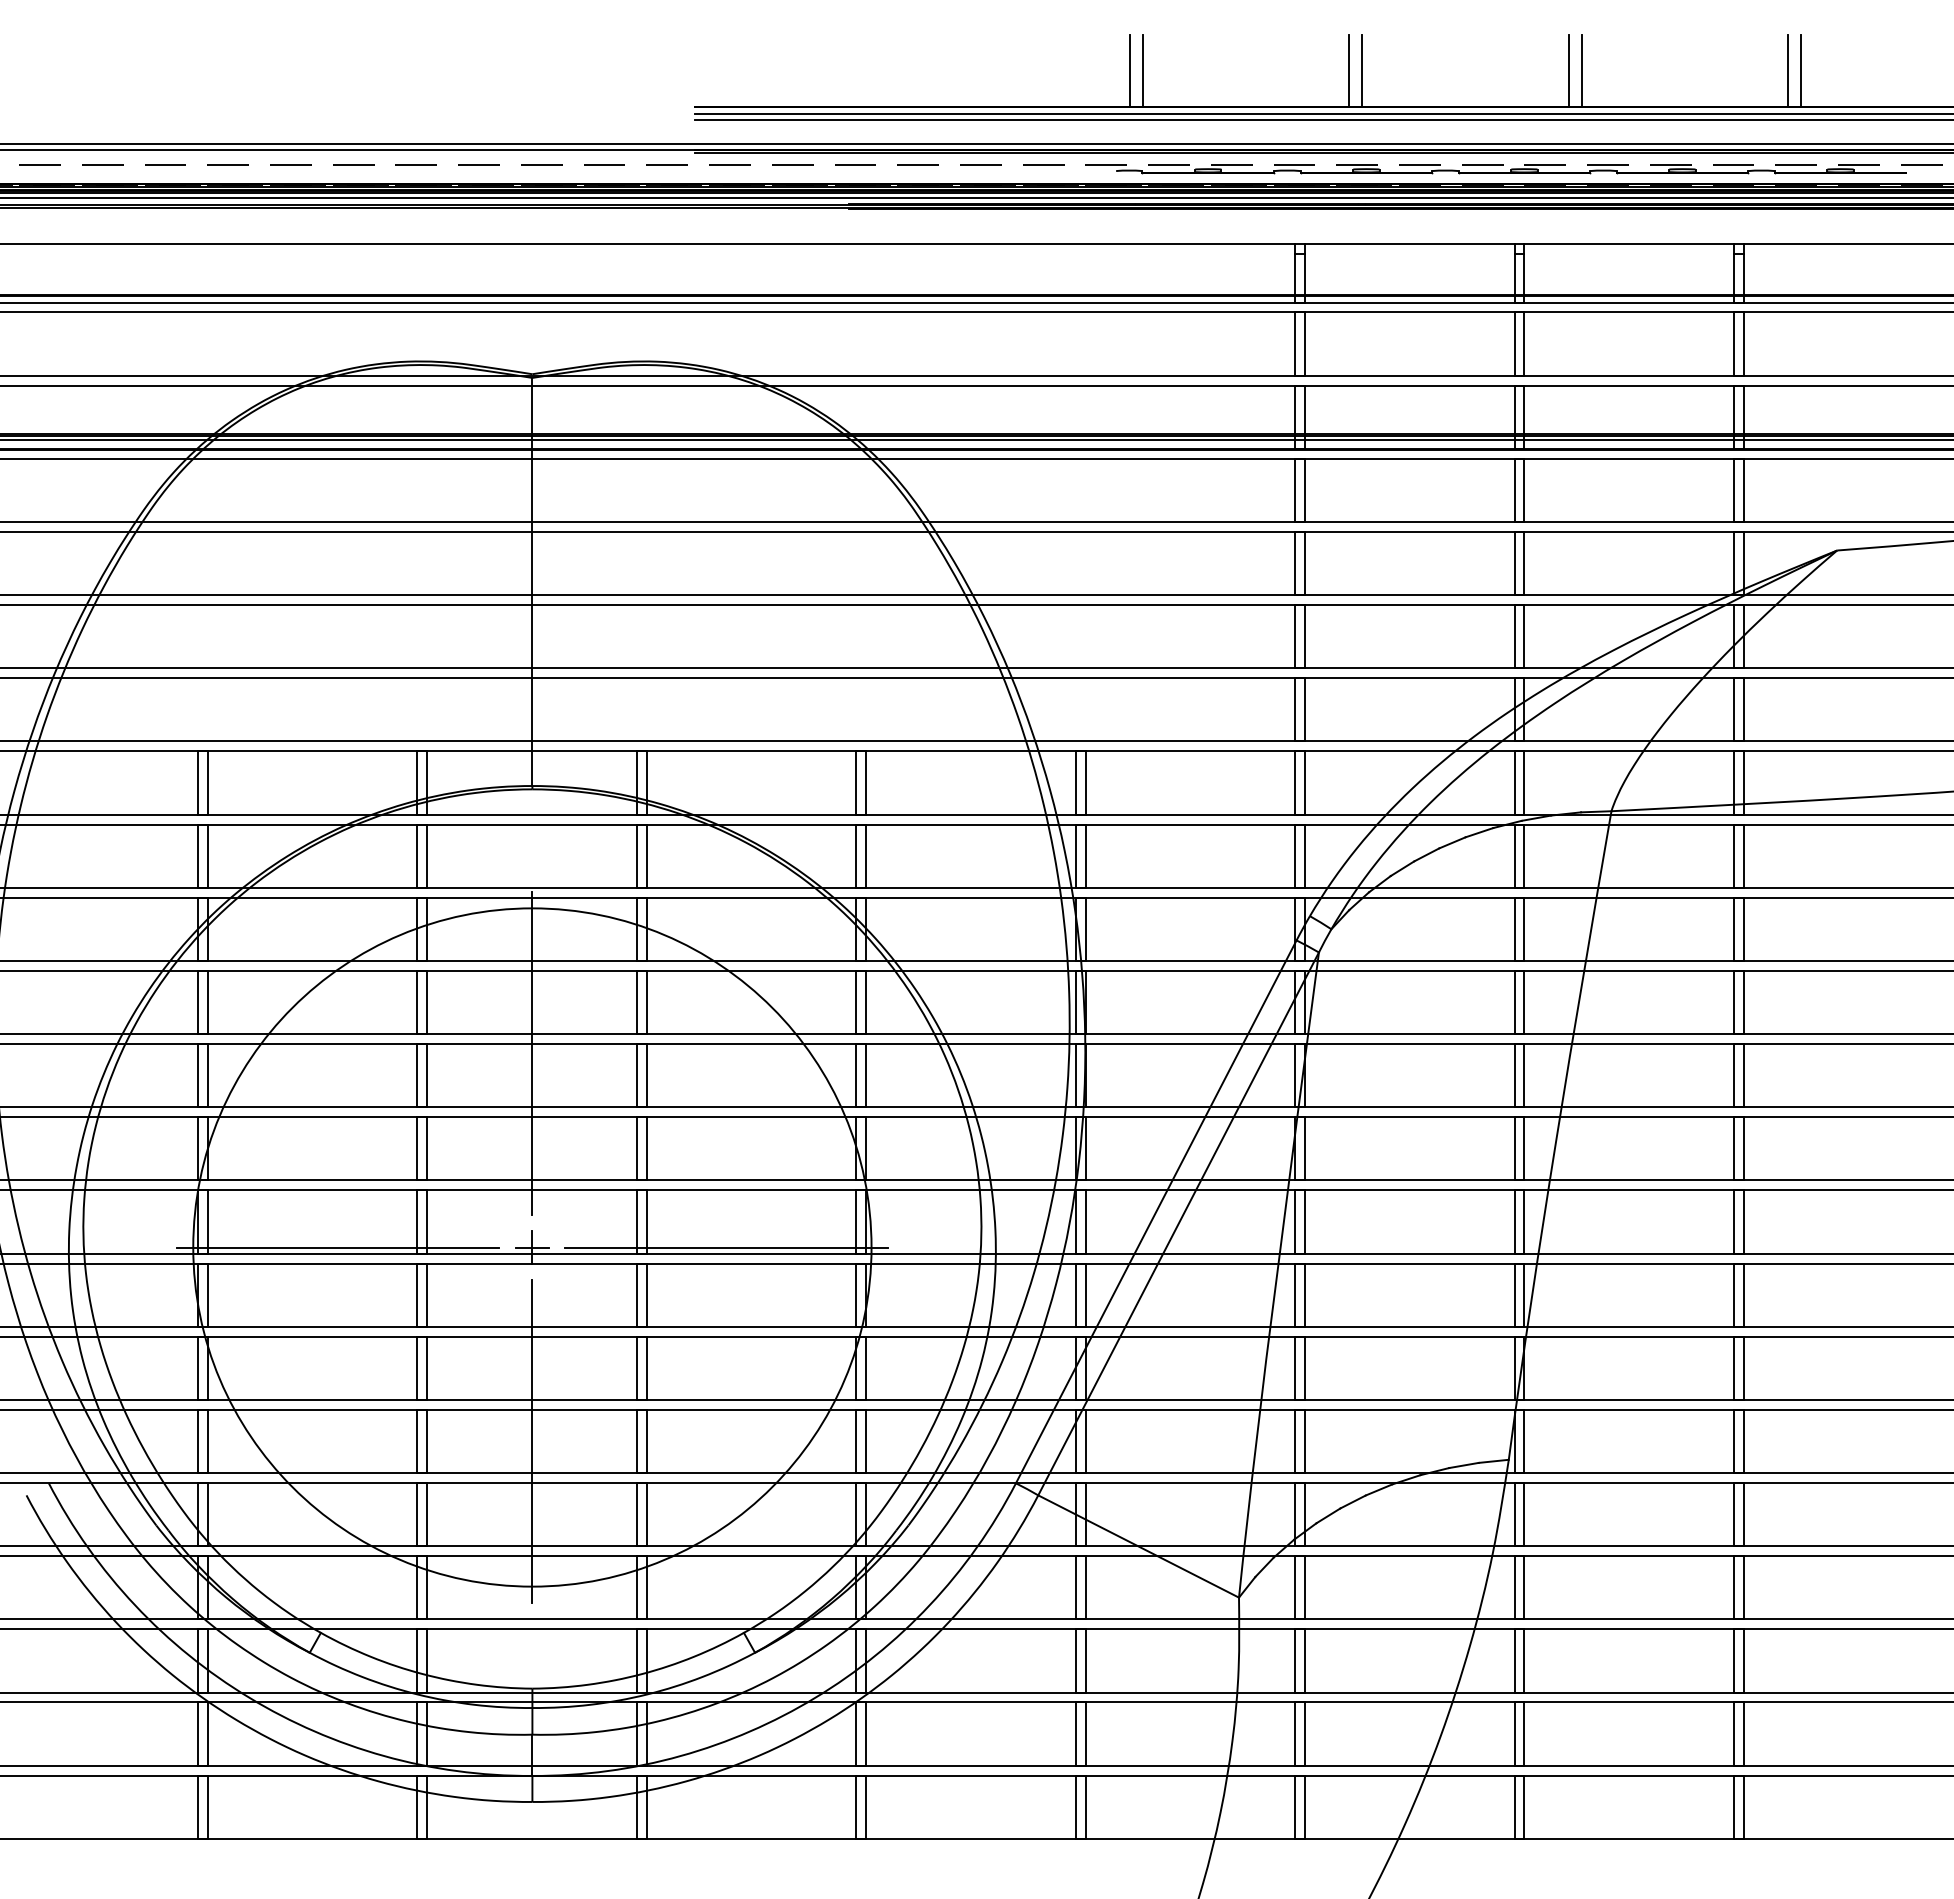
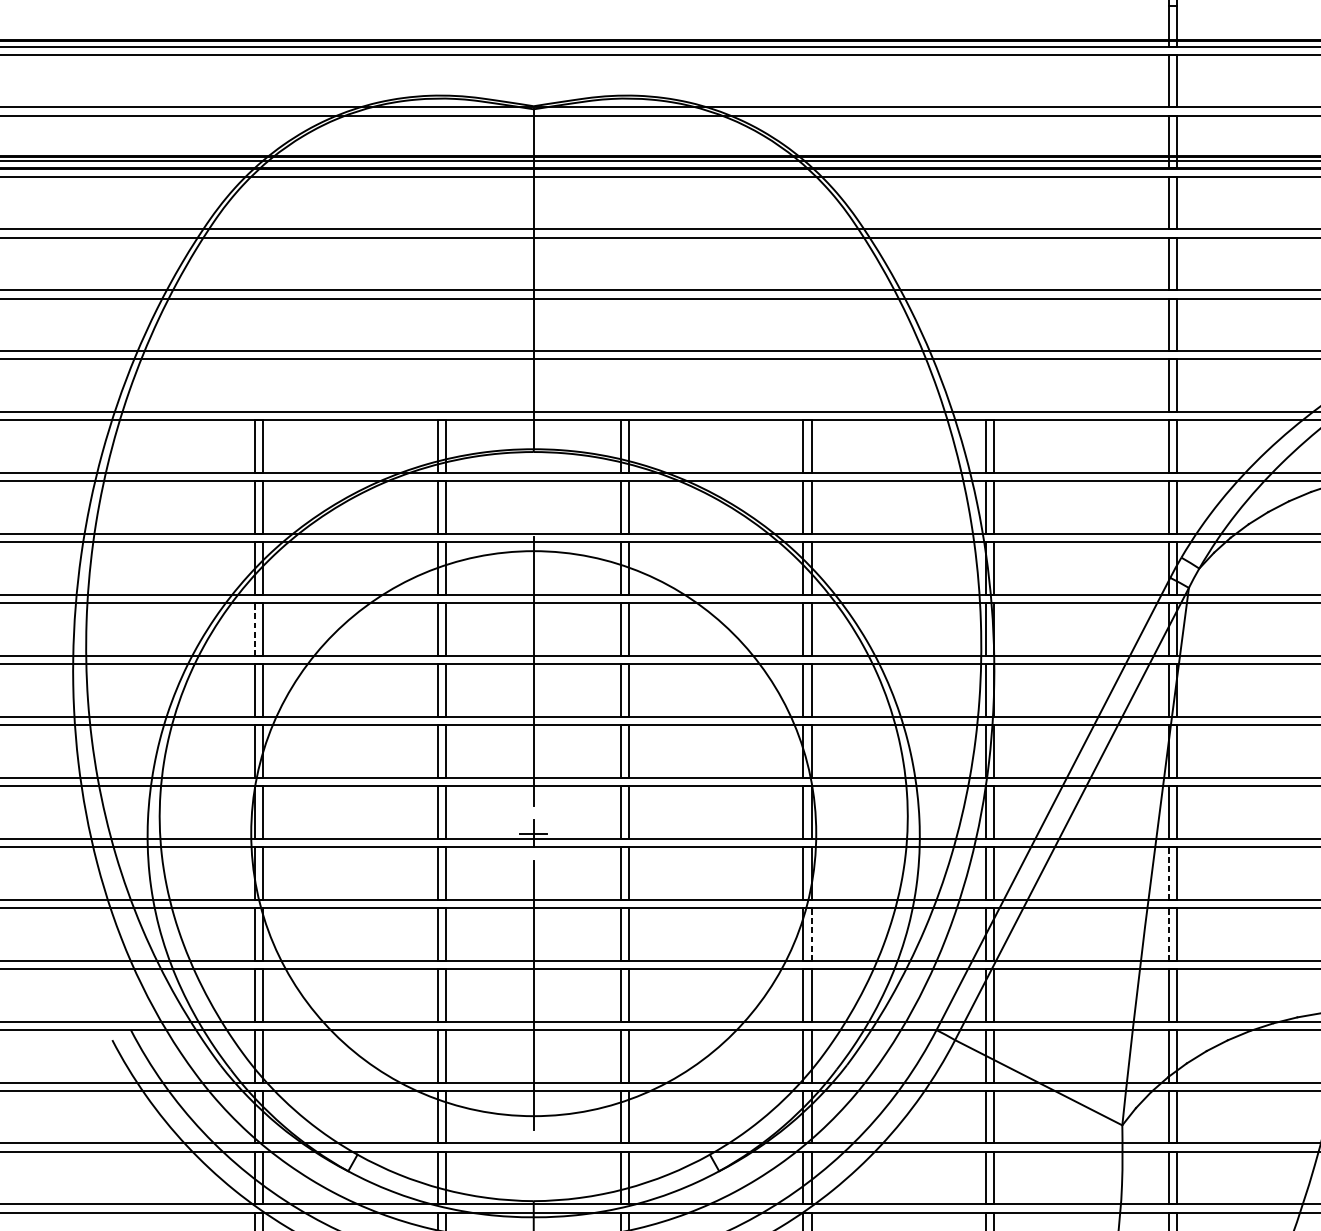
line: (197, 1002) -> (254, 629), solid -> dashed
line: (337, 1247) -> (371, 833), removed
line: (726, 1247) -> (695, 833), removed
line: (1295, 1295) -> (1169, 873), solid -> dashed
line: (866, 1368) -> (812, 934), solid -> dashed
line: (1295, 1368) -> (1169, 934), solid -> dashed

